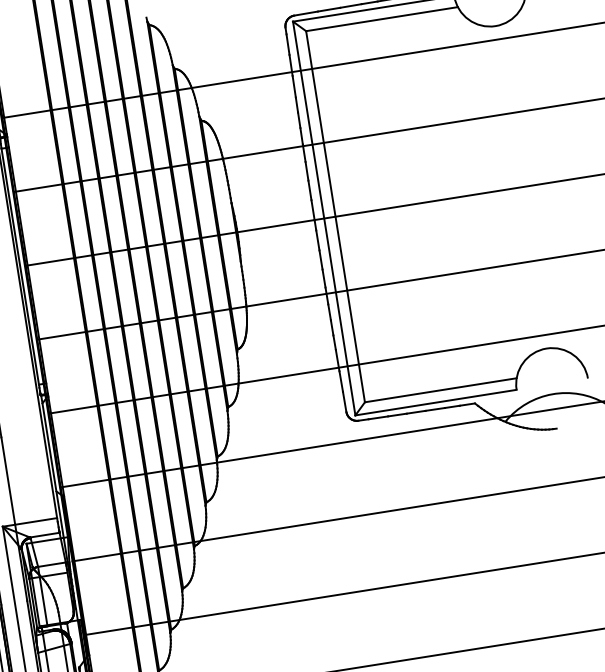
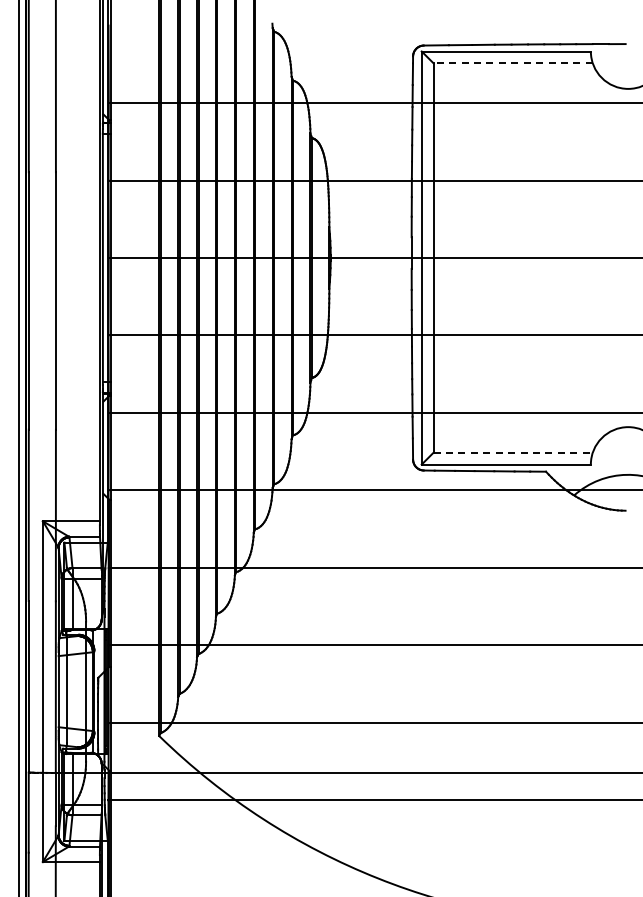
line: (382, 19) -> (513, 63), solid -> dashed
line: (441, 390) -> (513, 452), solid -> dashed

